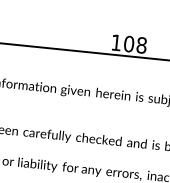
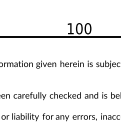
text: (141, 45) -> (87, 28), 108 -> 100

